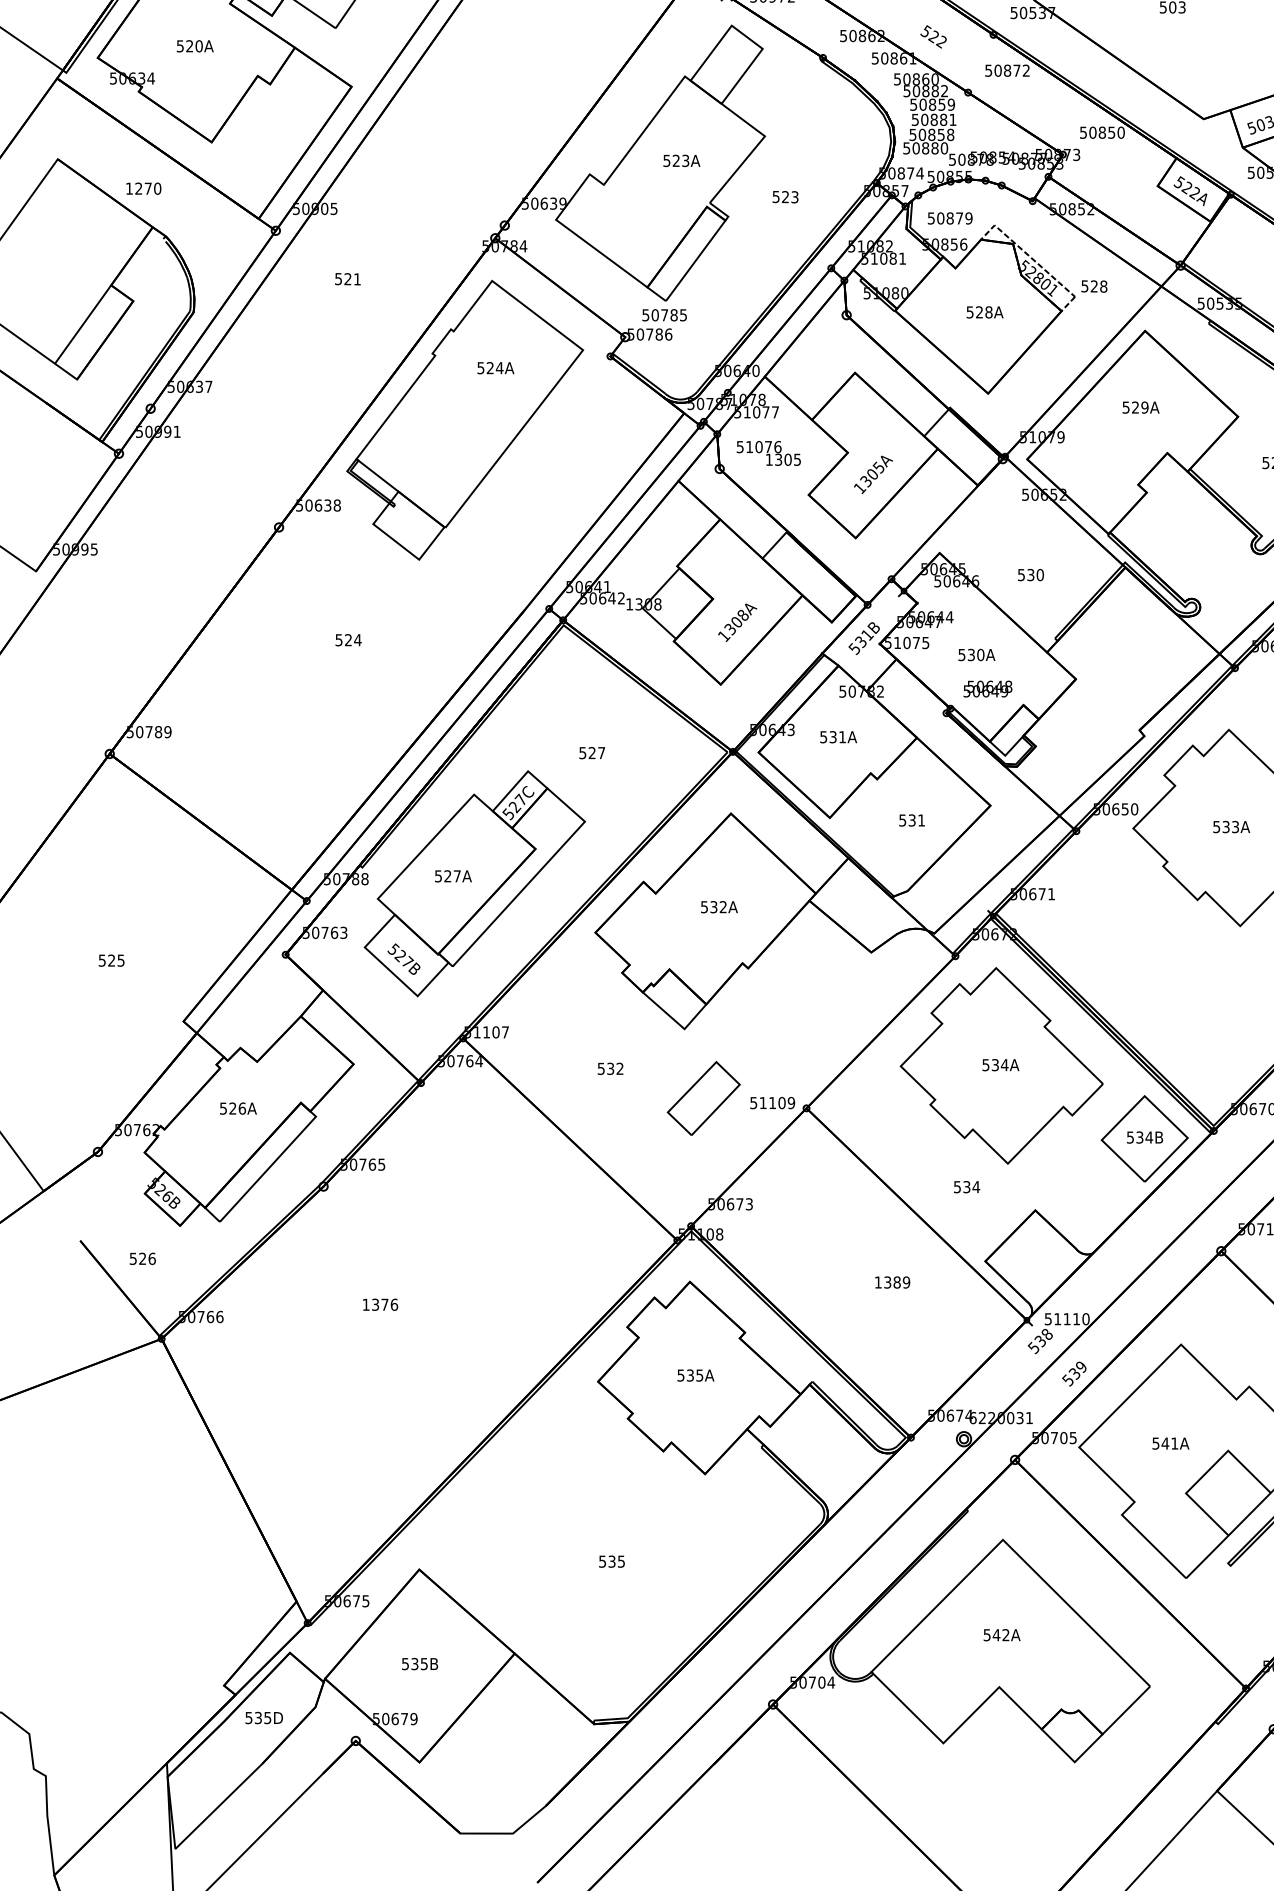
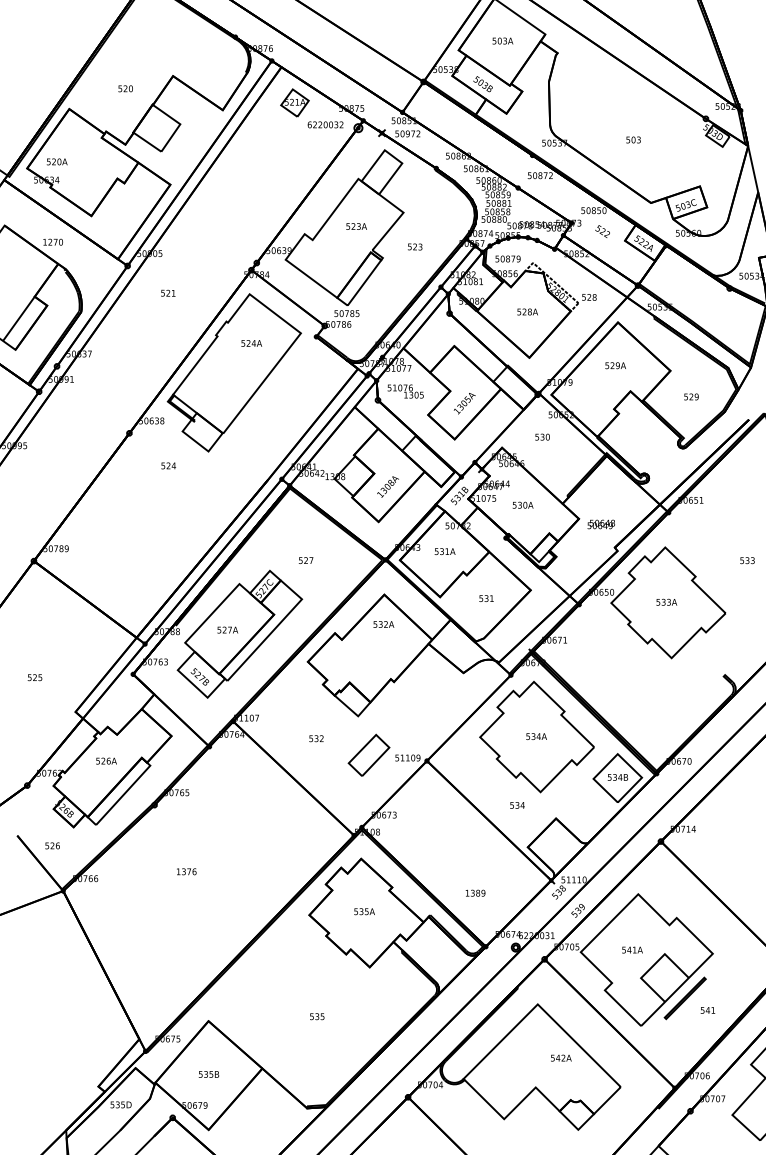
text: (933, 36) -> (602, 231), moved
text: (194, 45) -> (56, 161), moved
text: (1030, 573) -> (542, 436), moved
text: (348, 639) -> (168, 465), moved
text: (986, 689) -> (600, 524), moved
text: (718, 907) -> (383, 624), moved
text: (892, 1281) -> (475, 892), moved
text: (1002, 1634) -> (561, 1057), moved

